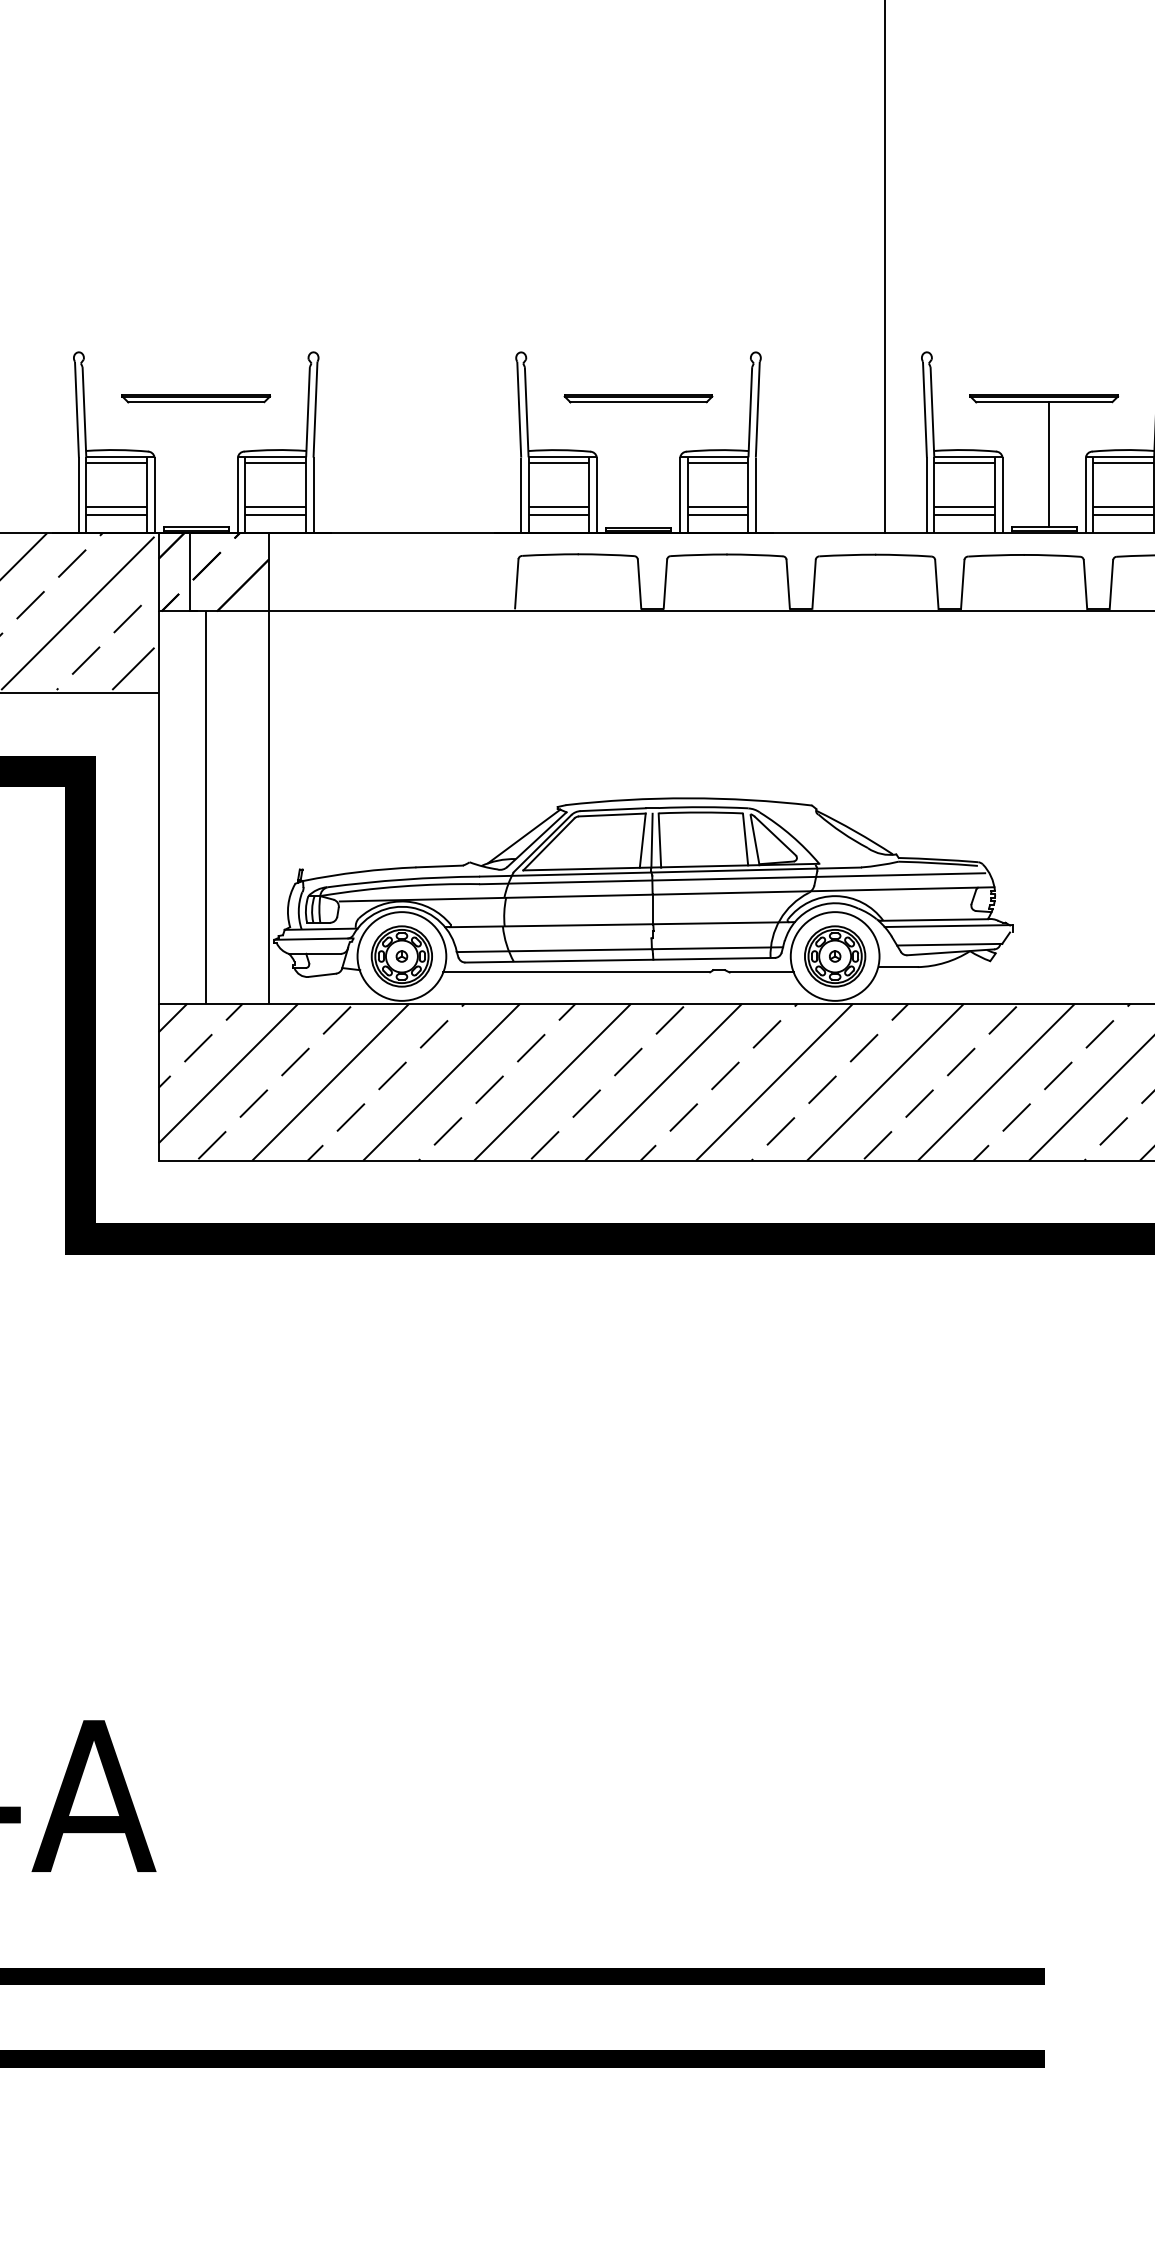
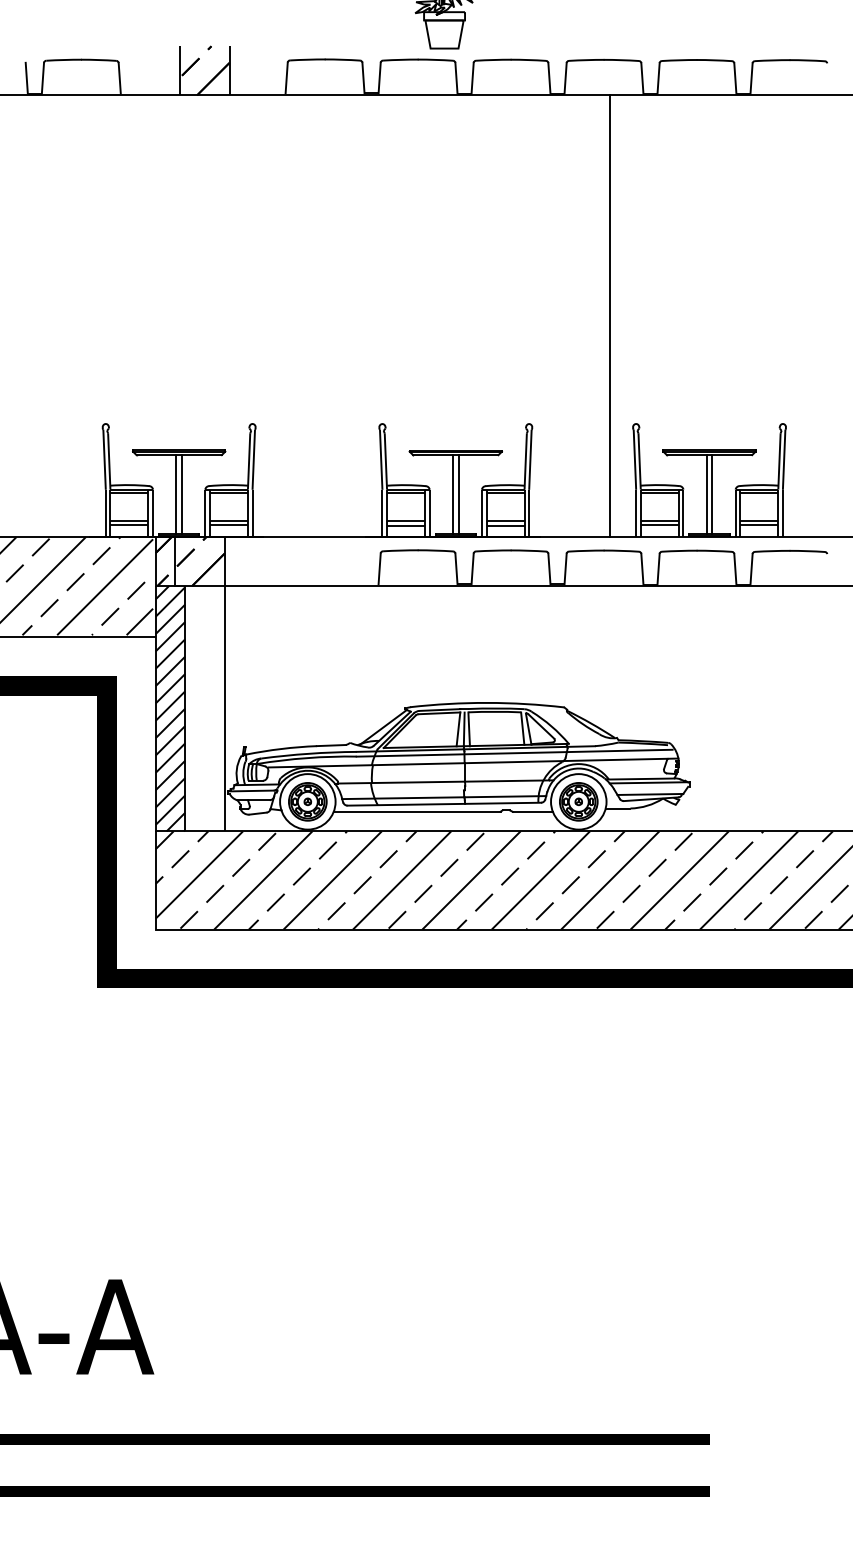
line: (191, 465) -> (176, 494), added
line: (201, 465) -> (182, 494), added
line: (633, 465) -> (452, 494), added
line: (642, 465) -> (458, 494), added
line: (1039, 465) -> (706, 494), added
hatch: (182, 807) -> (170, 708), added

